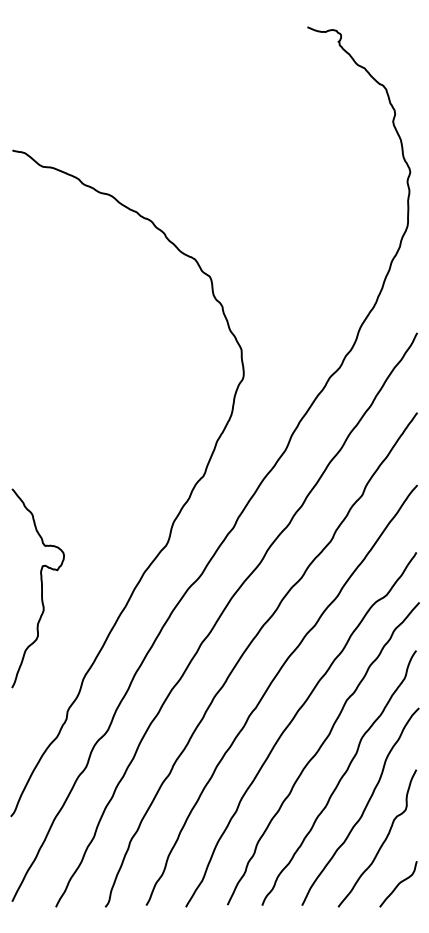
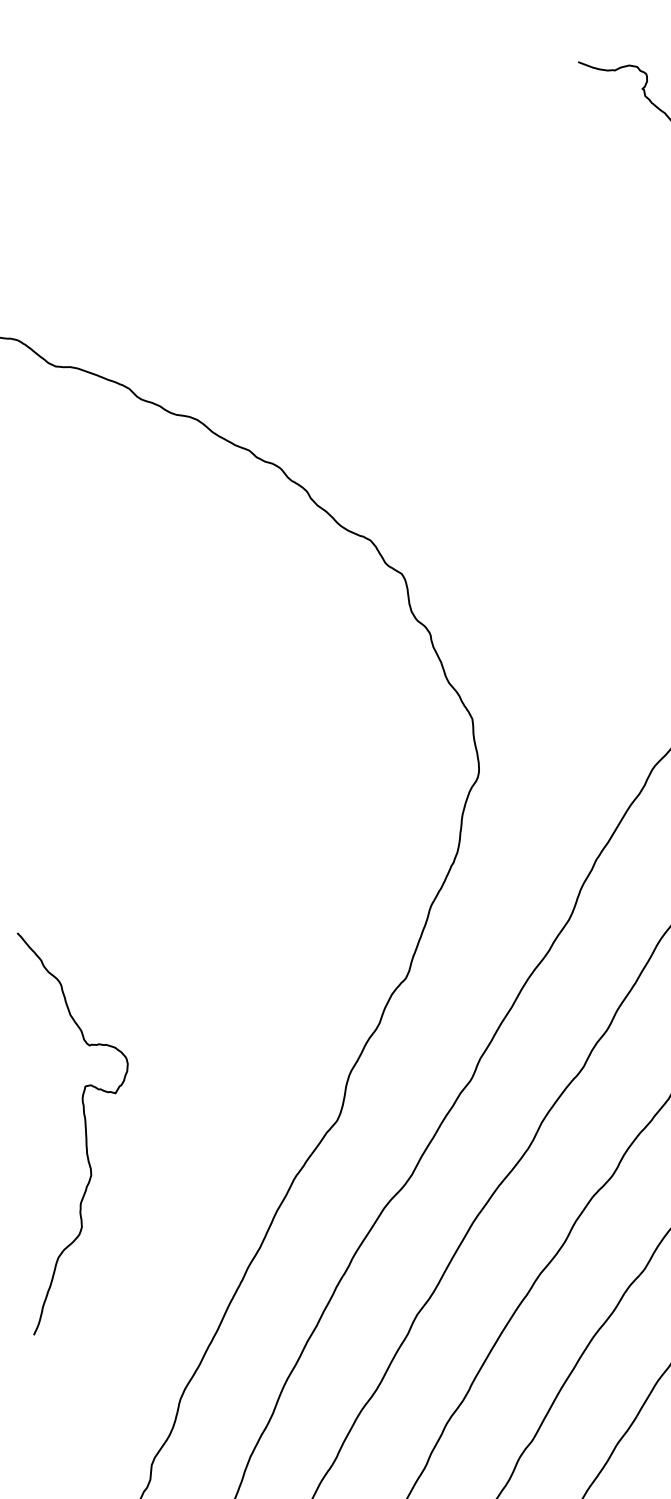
curve: (41, 588) -> (84, 1131), moved

